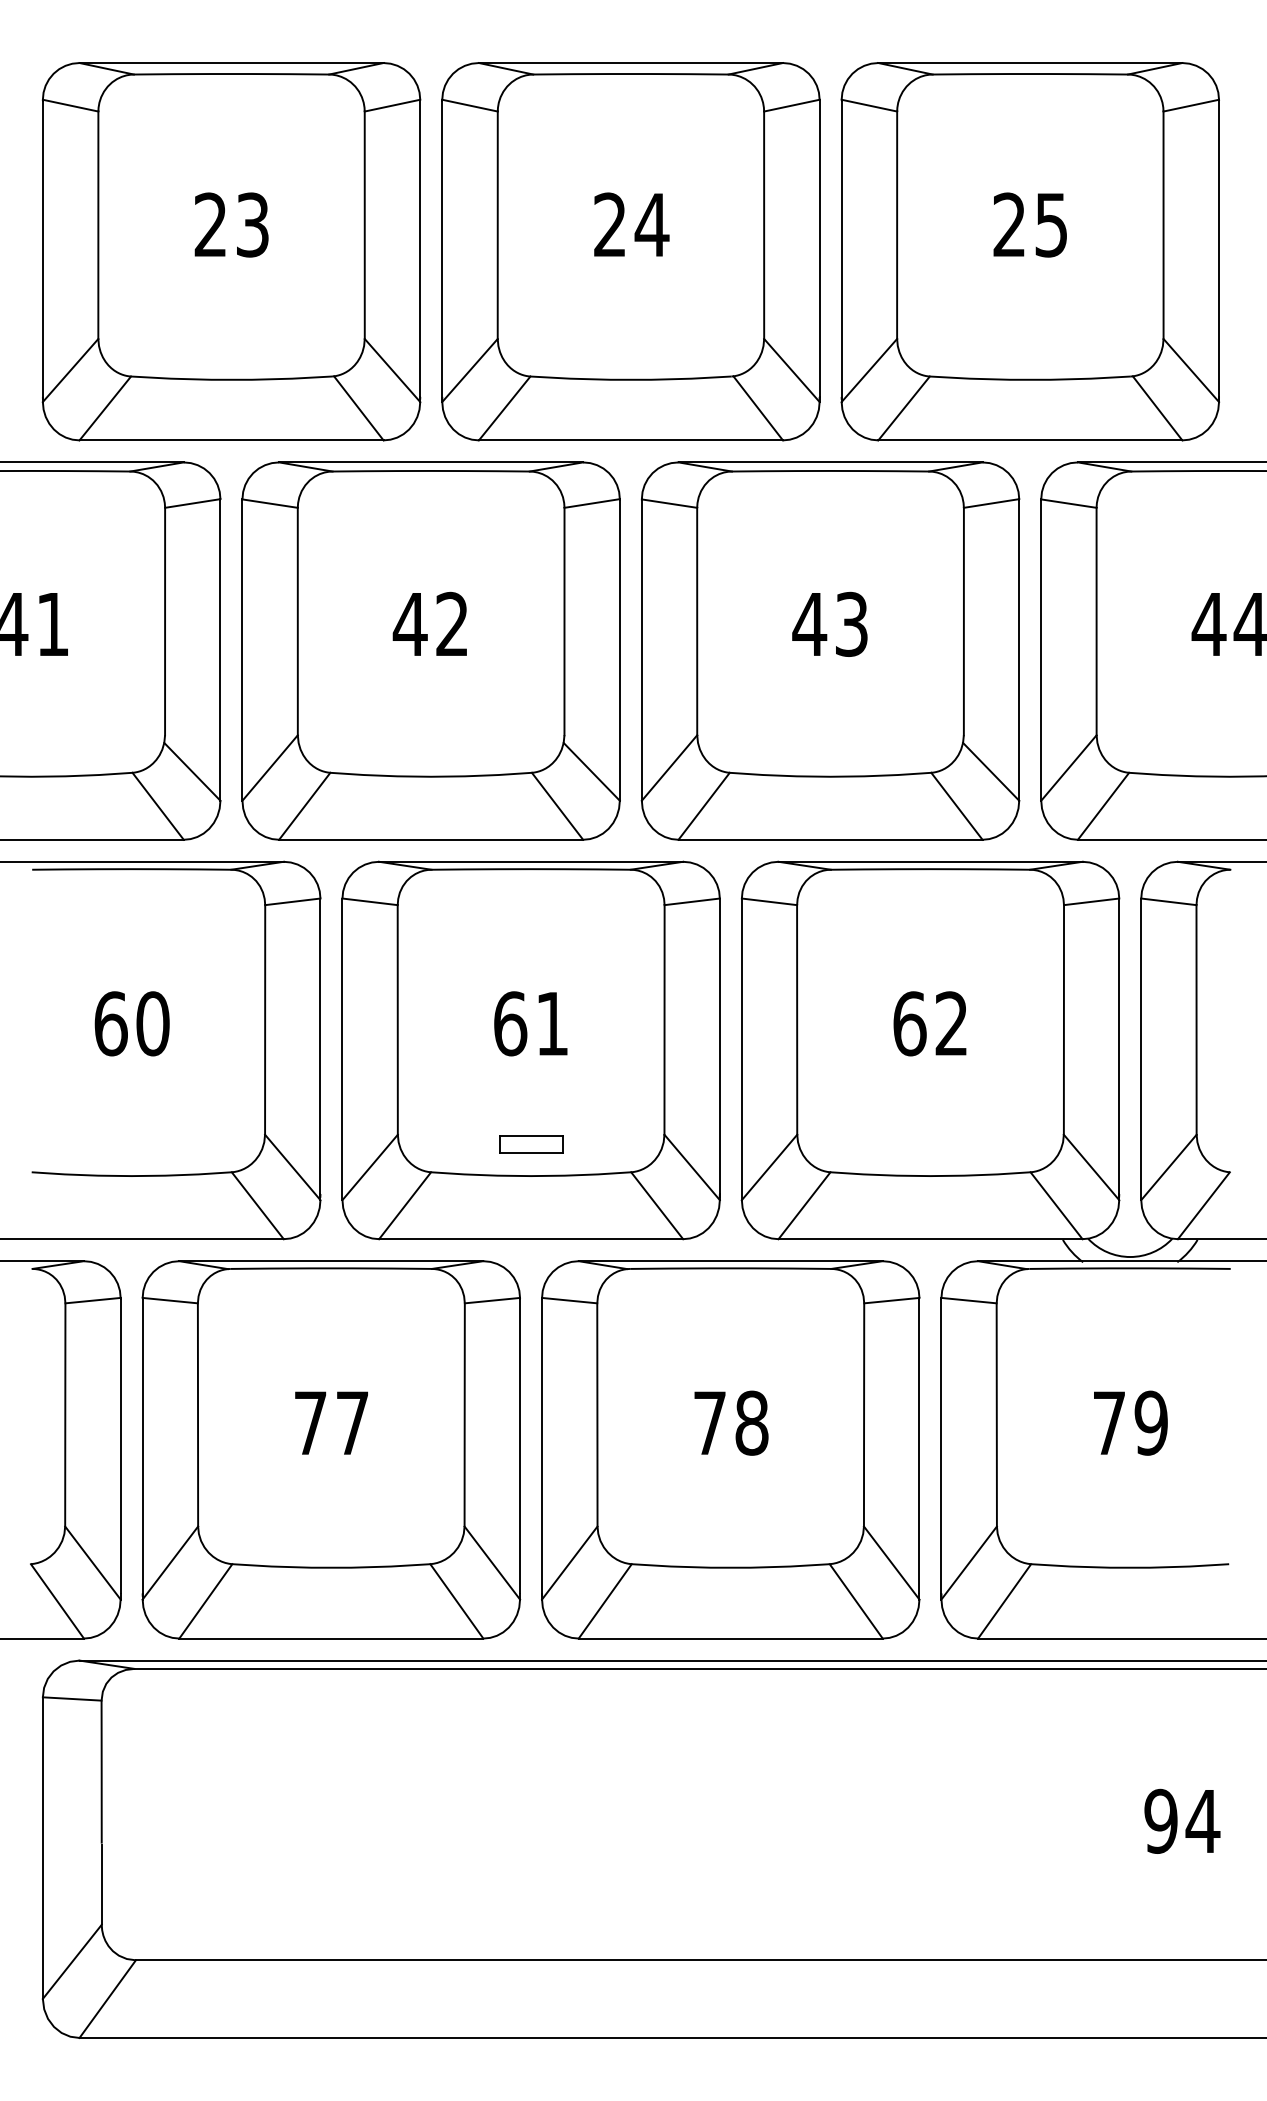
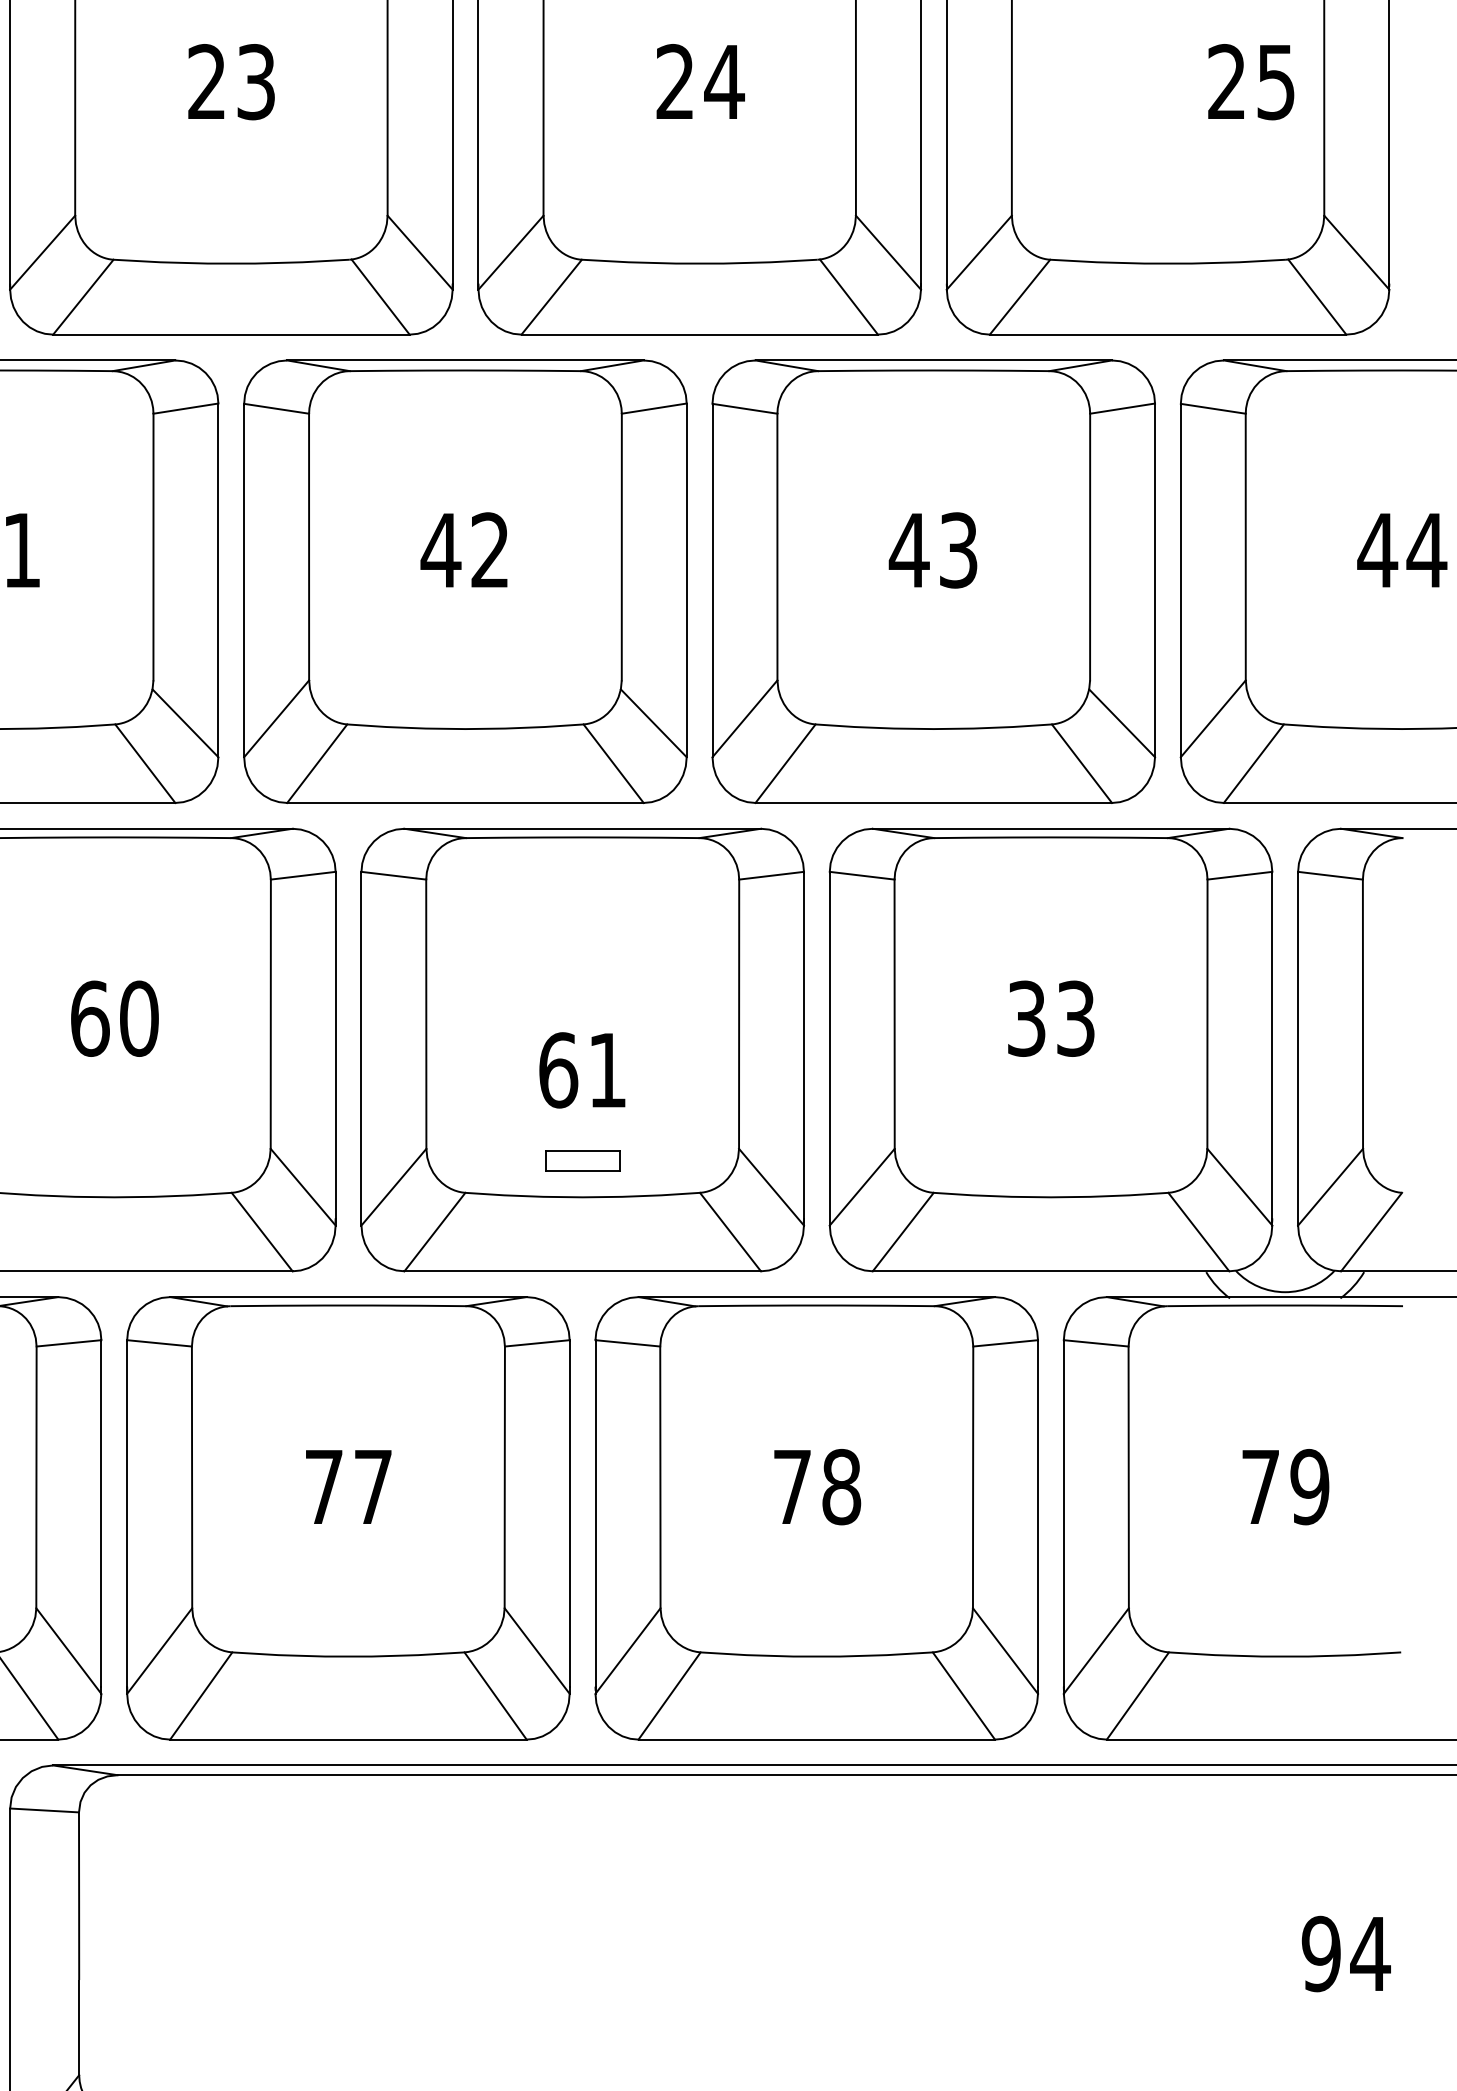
text: (1029, 224) -> (1250, 81), moved
text: (530, 1023) -> (581, 1069), moved
text: (930, 1023) -> (1050, 1018), 62 -> 33

